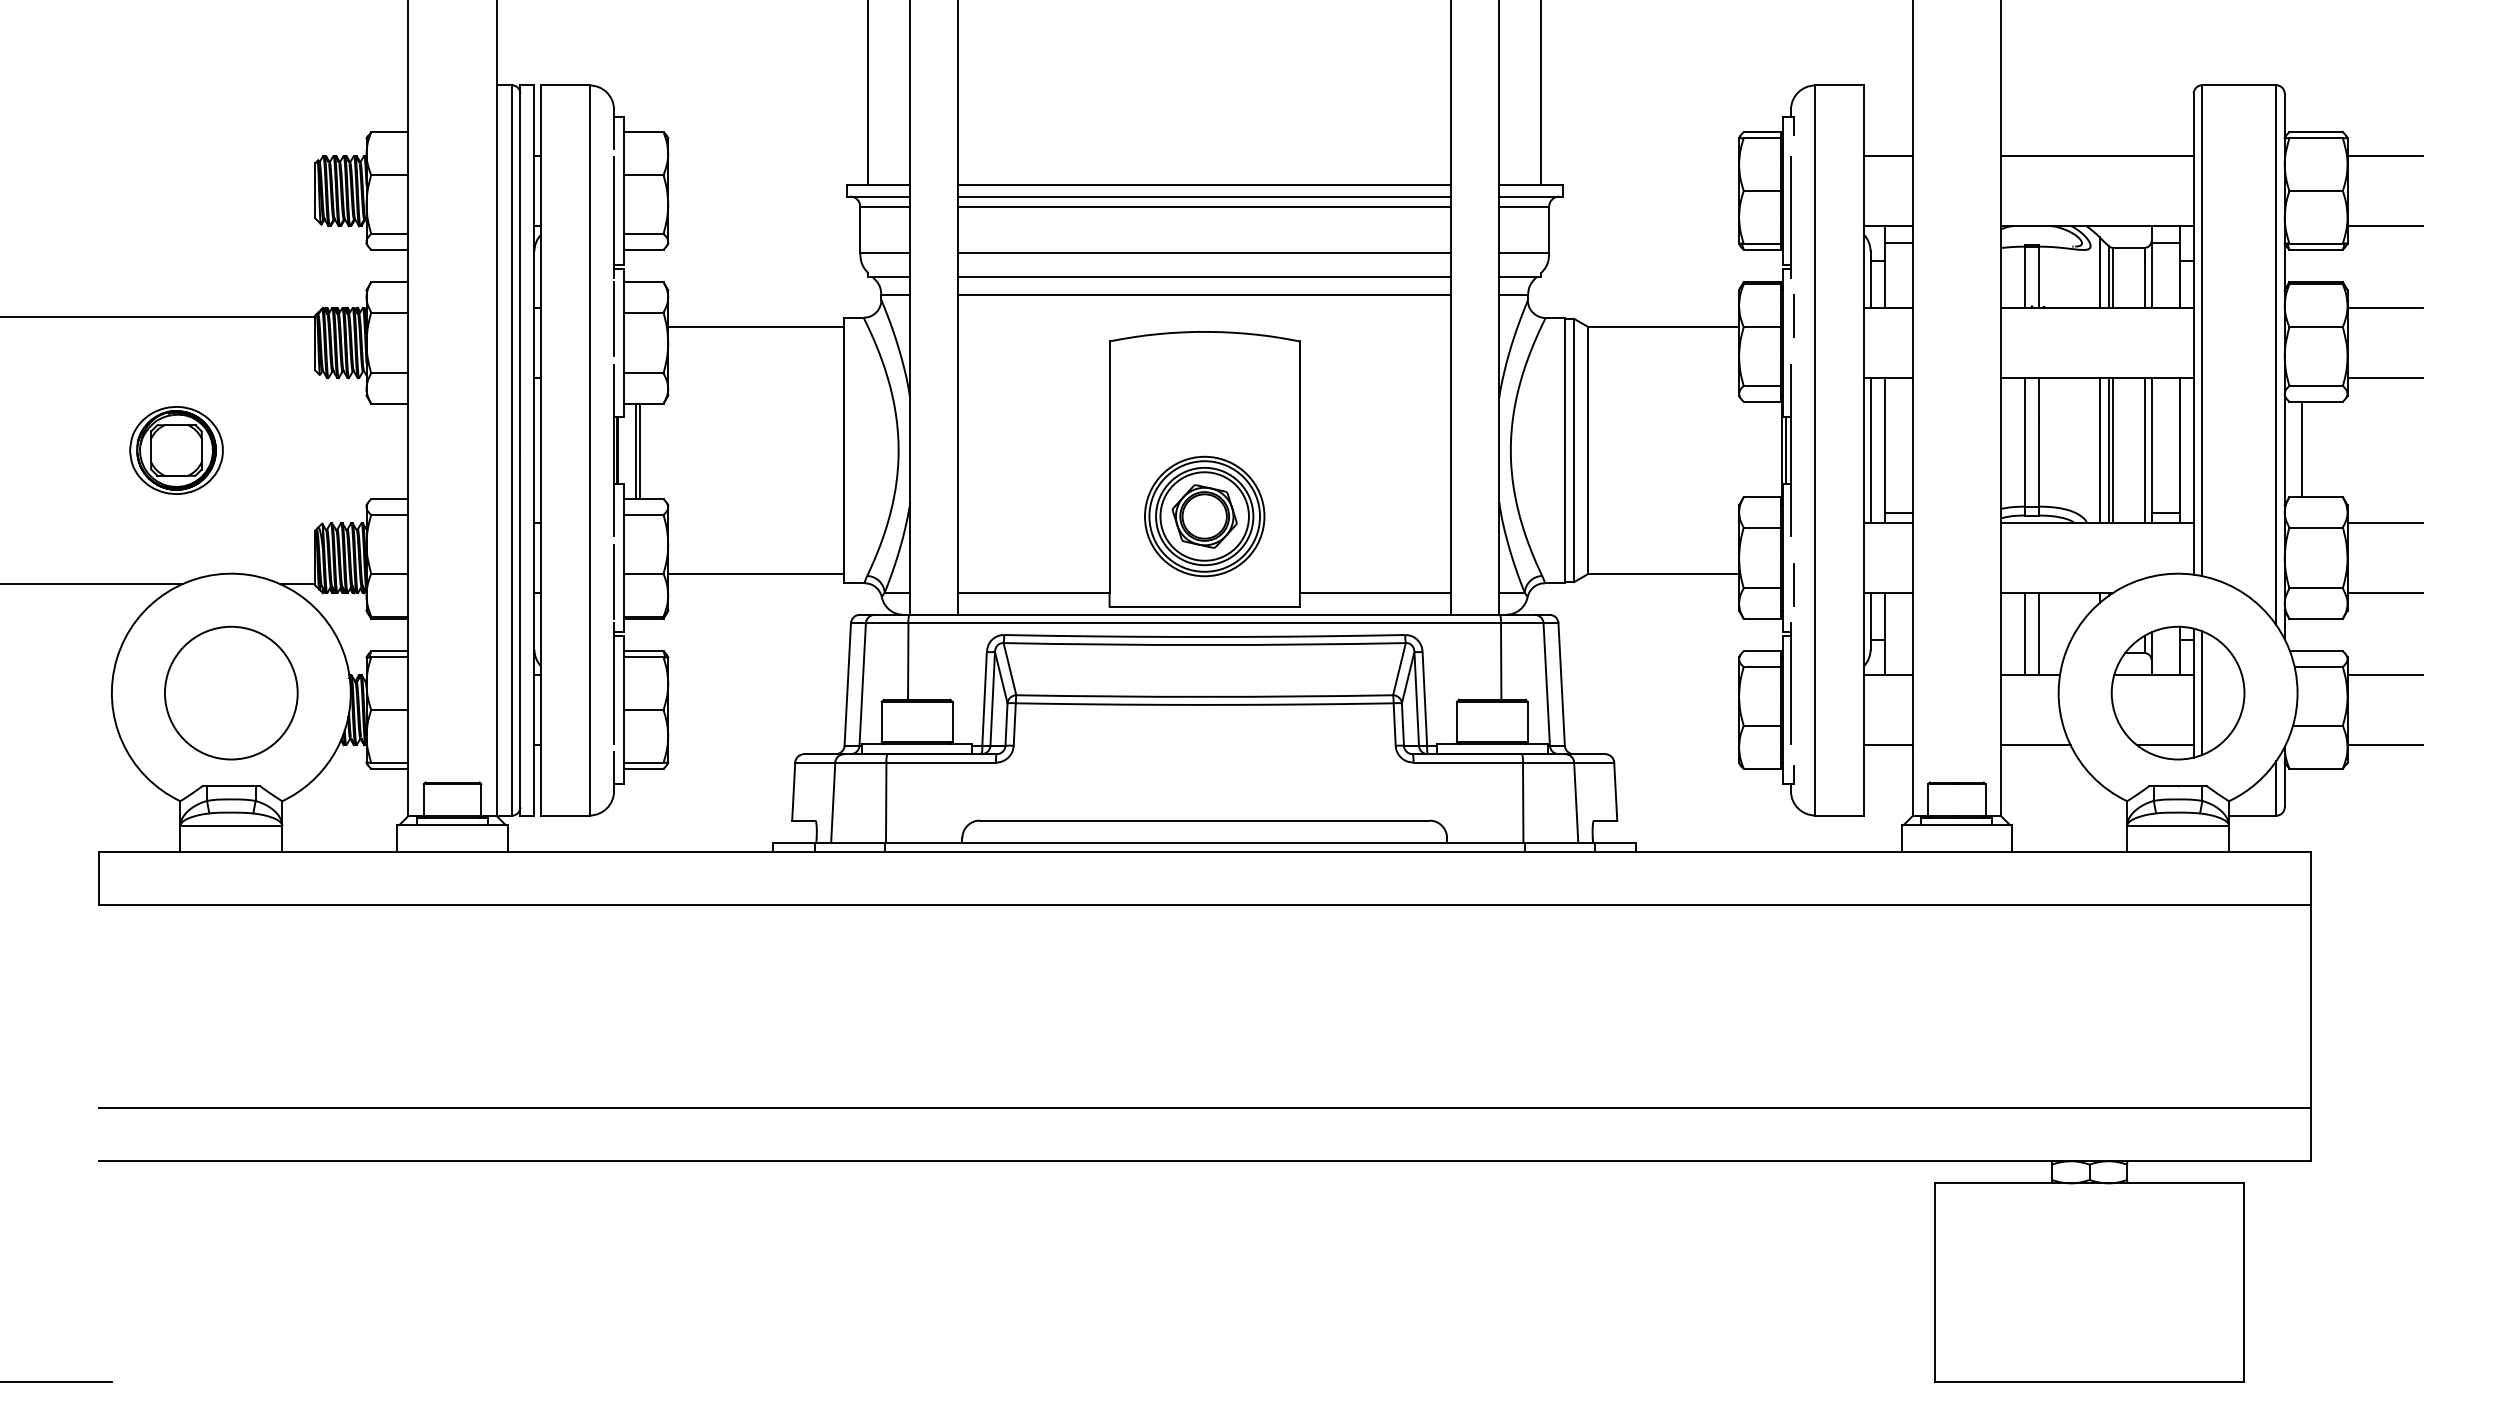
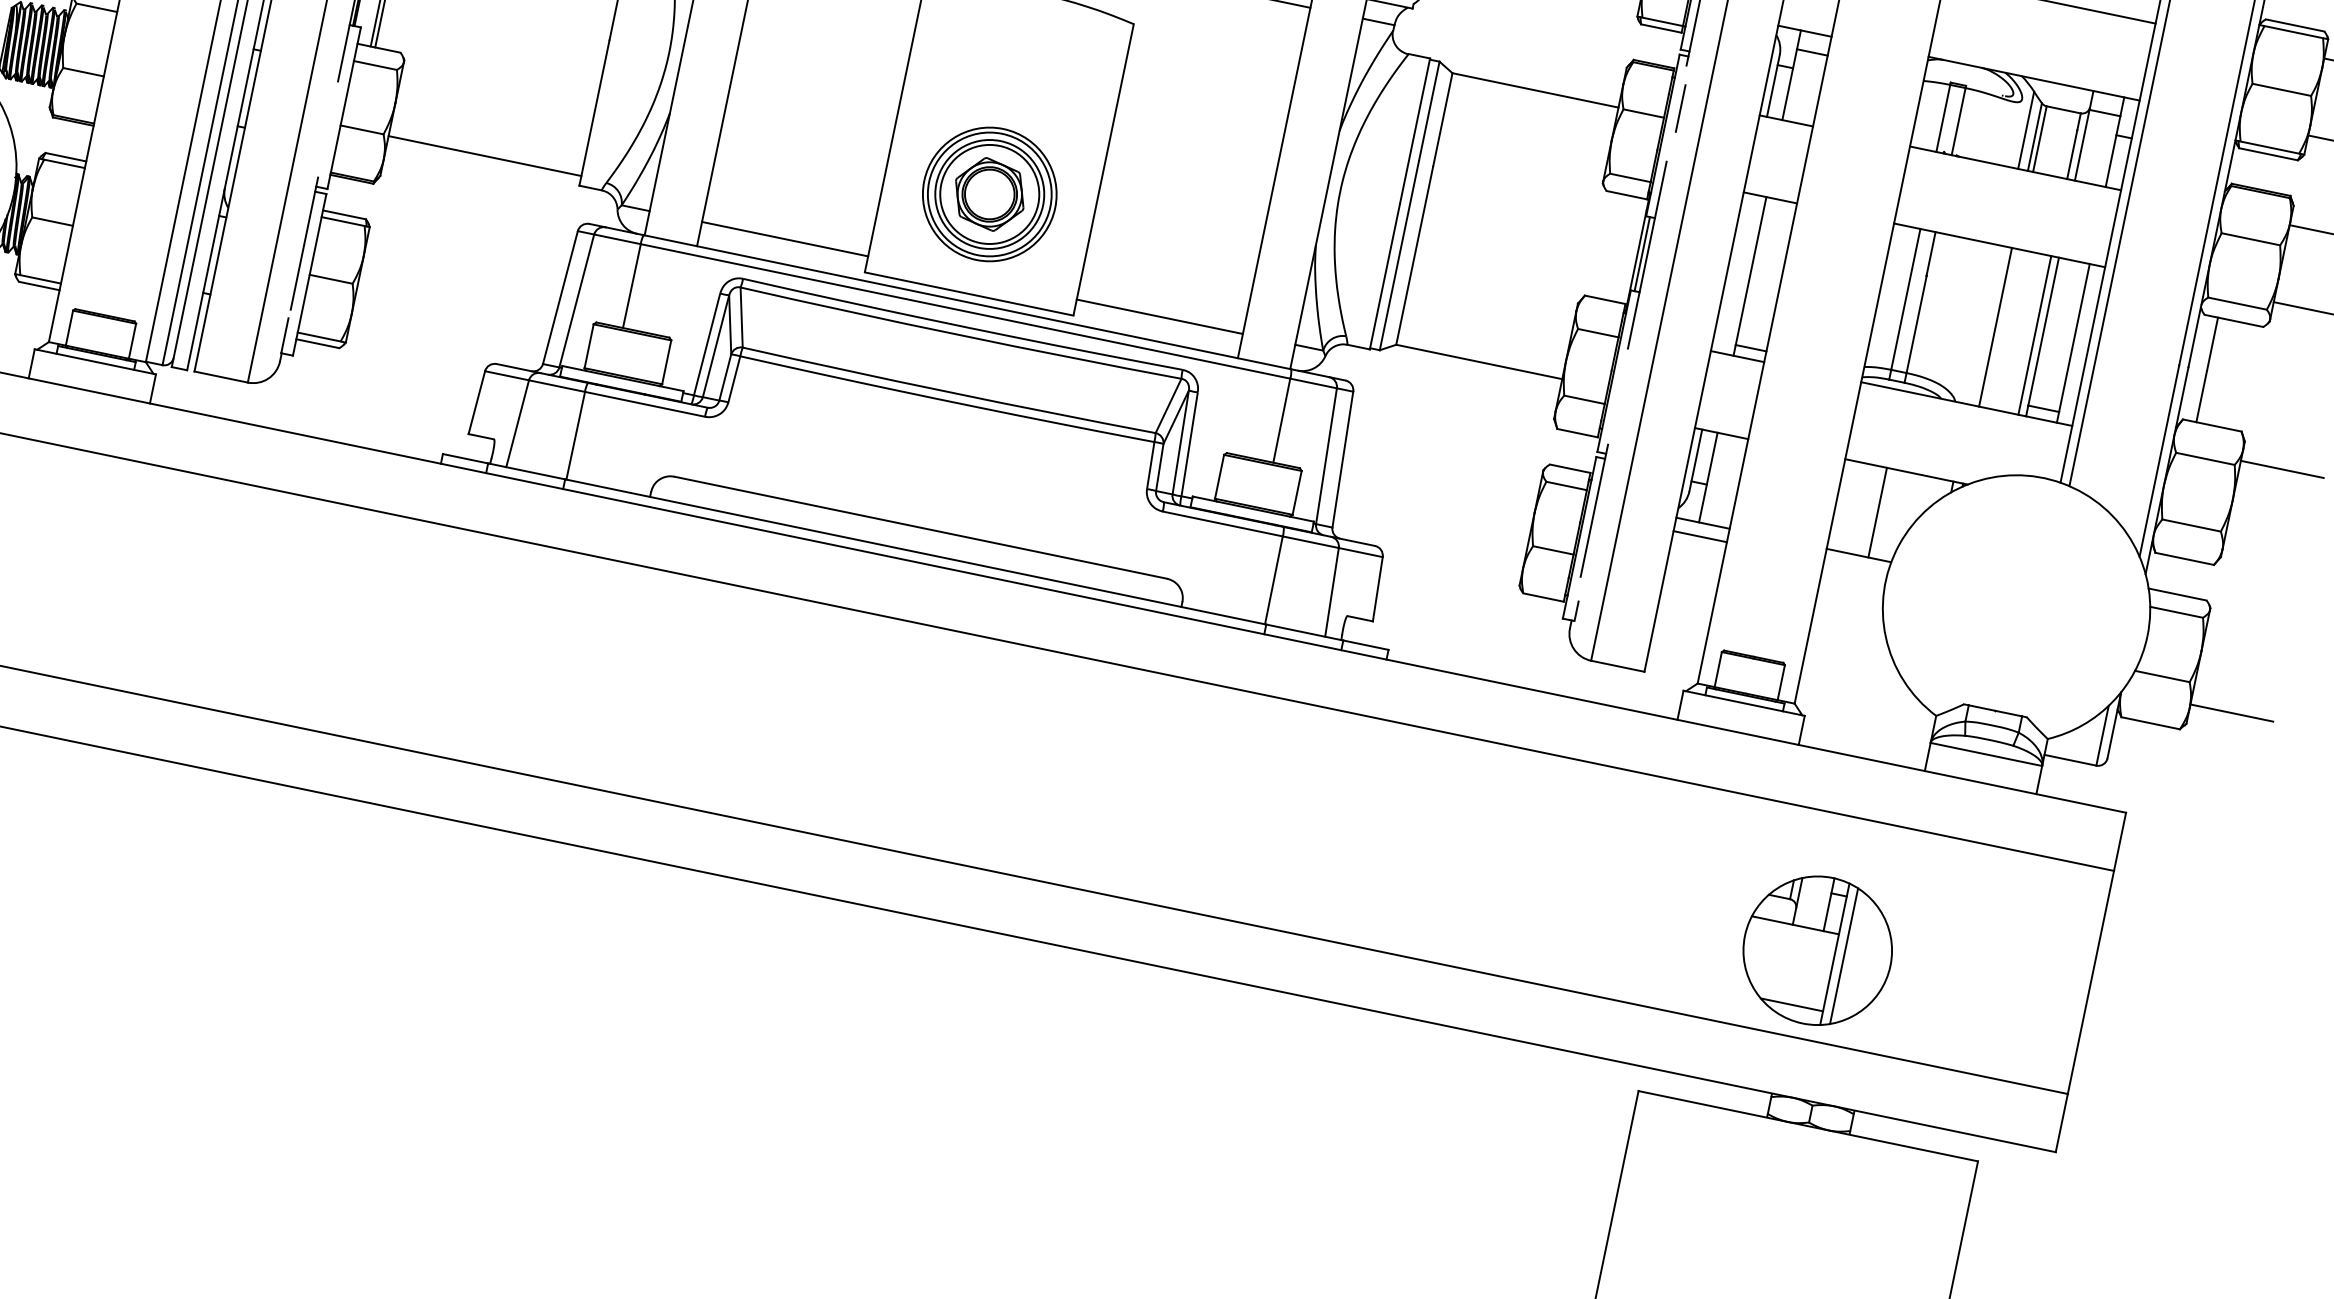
line: (1870, 450) -> (1734, 273), removed
line: (2099, 450) -> (1985, 325), removed
line: (2113, 450) -> (2000, 328), removed
line: (613, 581) -> (327, 131), removed
line: (1793, 584) -> (1619, 402), removed
line: (2385, 593) -> (2266, 546), removed
line: (2025, 633) -> (1862, 508), removed
line: (2385, 674) -> (2248, 635), removed
part: (2177, 692) -> (1817, 949), moved
line: (1887, 745) -> (1699, 536), moved
line: (2035, 745) -> (1848, 634), removed

